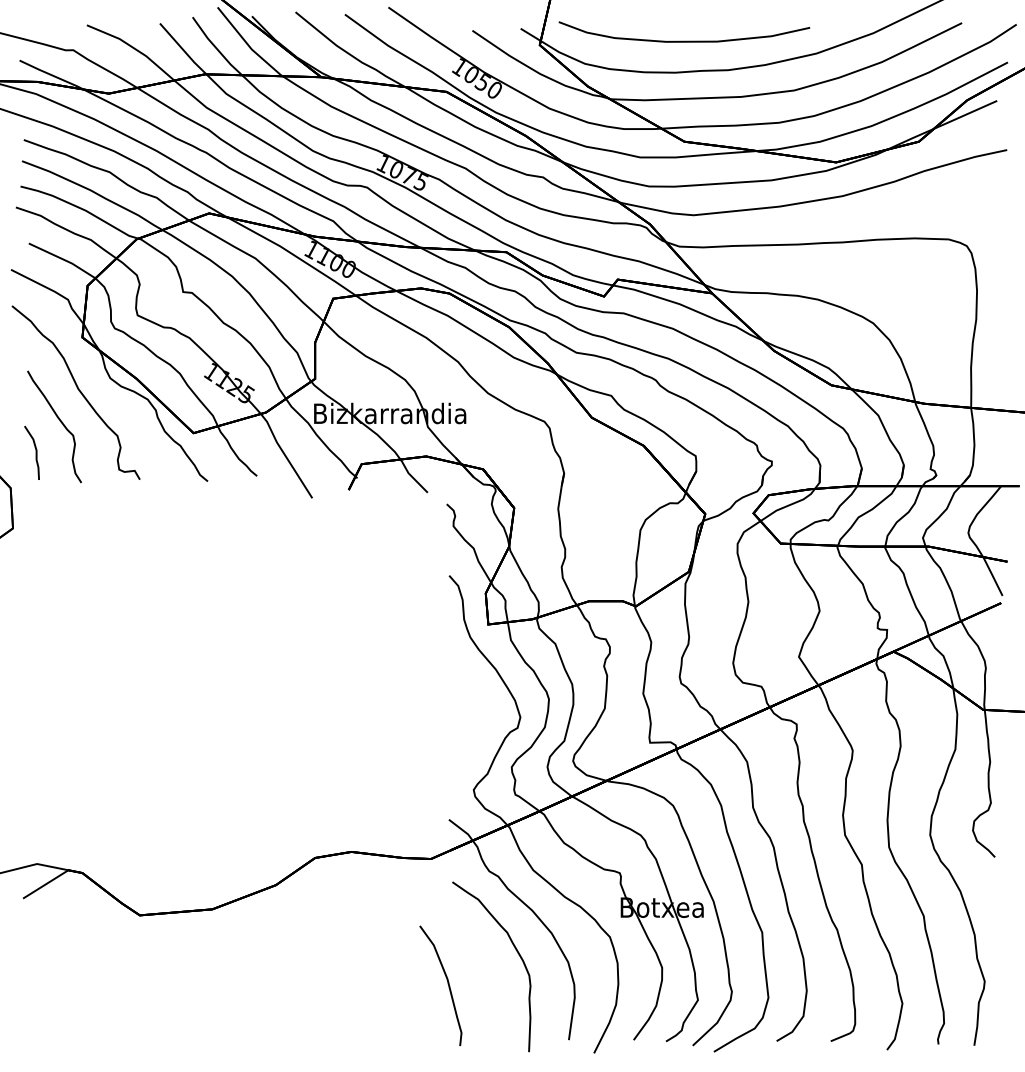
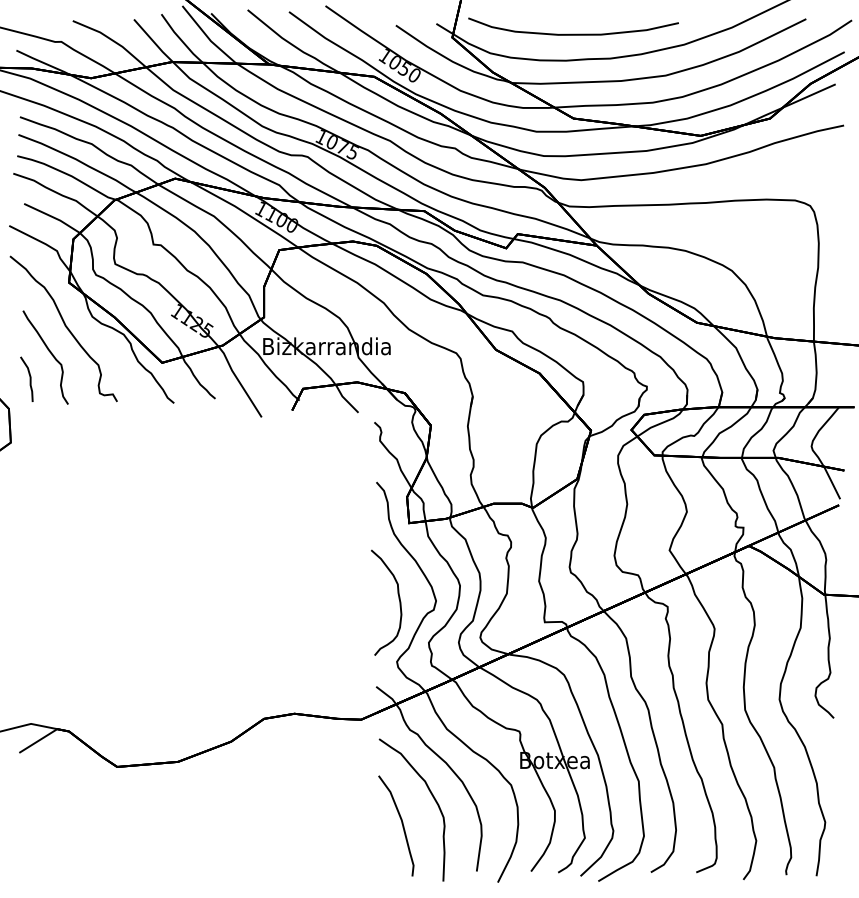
curve: (475, 714) -> (398, 598), added
part: (447, 984) -> (401, 824), moved

